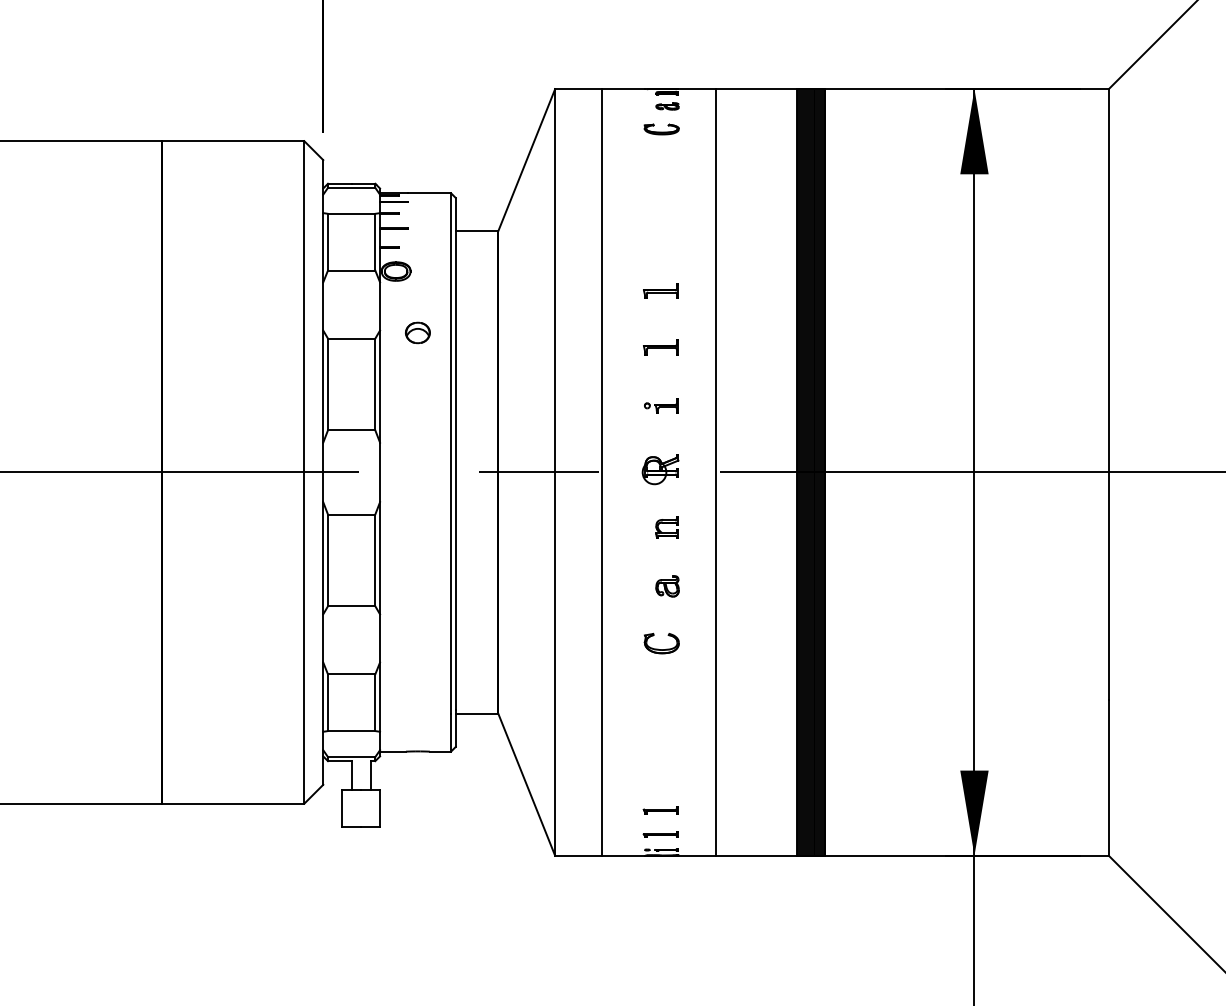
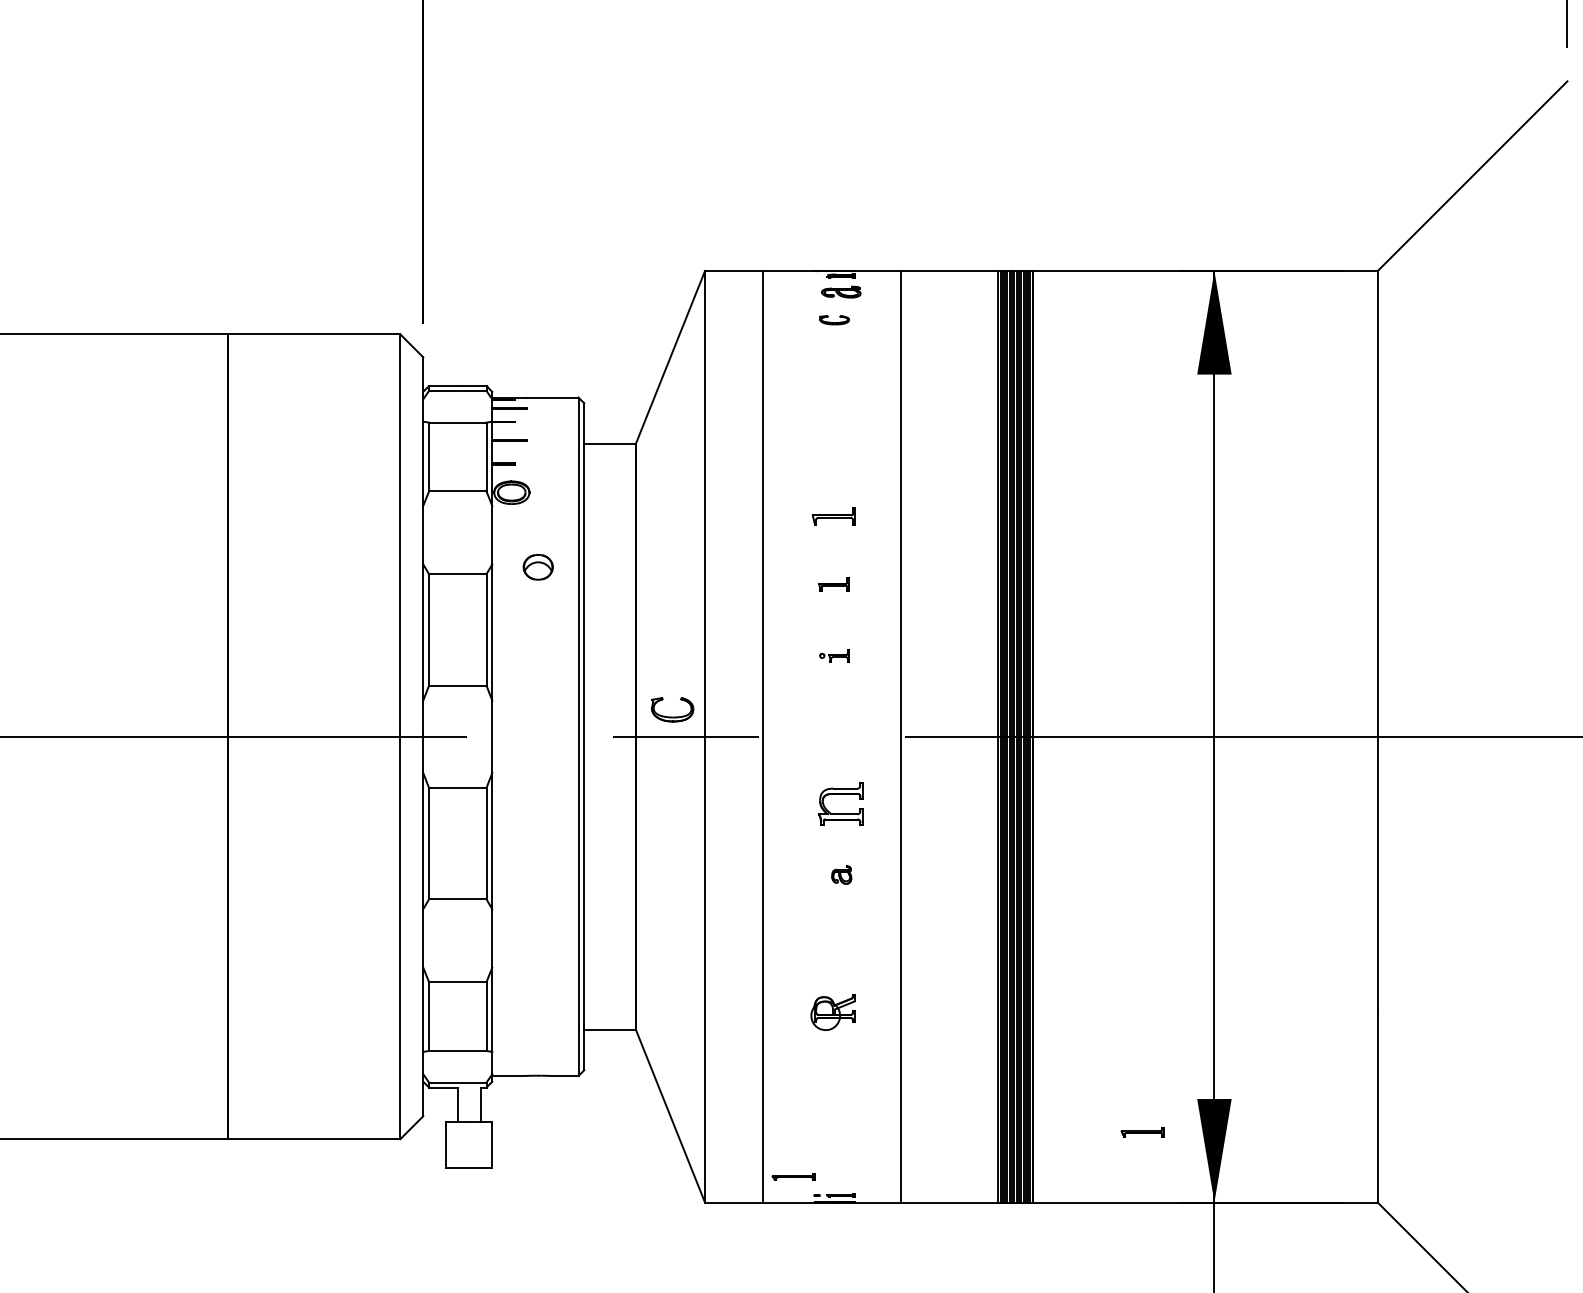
part: (667, 106) -> (841, 292), size x1.4
part: (661, 129) -> (834, 320), size x0.7
part: (660, 347) -> (833, 584), size x0.7
part: (661, 405) -> (834, 655), size x0.7
part: (660, 469) -> (832, 1012), moved
part: (666, 527) -> (840, 803), size x1.6
part: (667, 585) -> (841, 874), size x0.7
part: (661, 649) -> (672, 716), moved
part: (660, 810) -> (1142, 1132), moved
part: (660, 834) -> (793, 1176), moved

